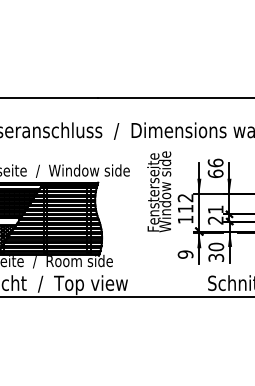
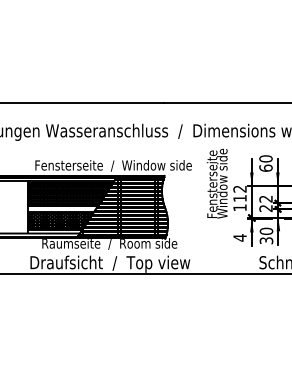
text: (215, 162) -> (265, 158), 66 -> 60
text: (215, 210) -> (265, 199), 21 -> 22
text: (184, 254) -> (239, 237), 9 -> 4

